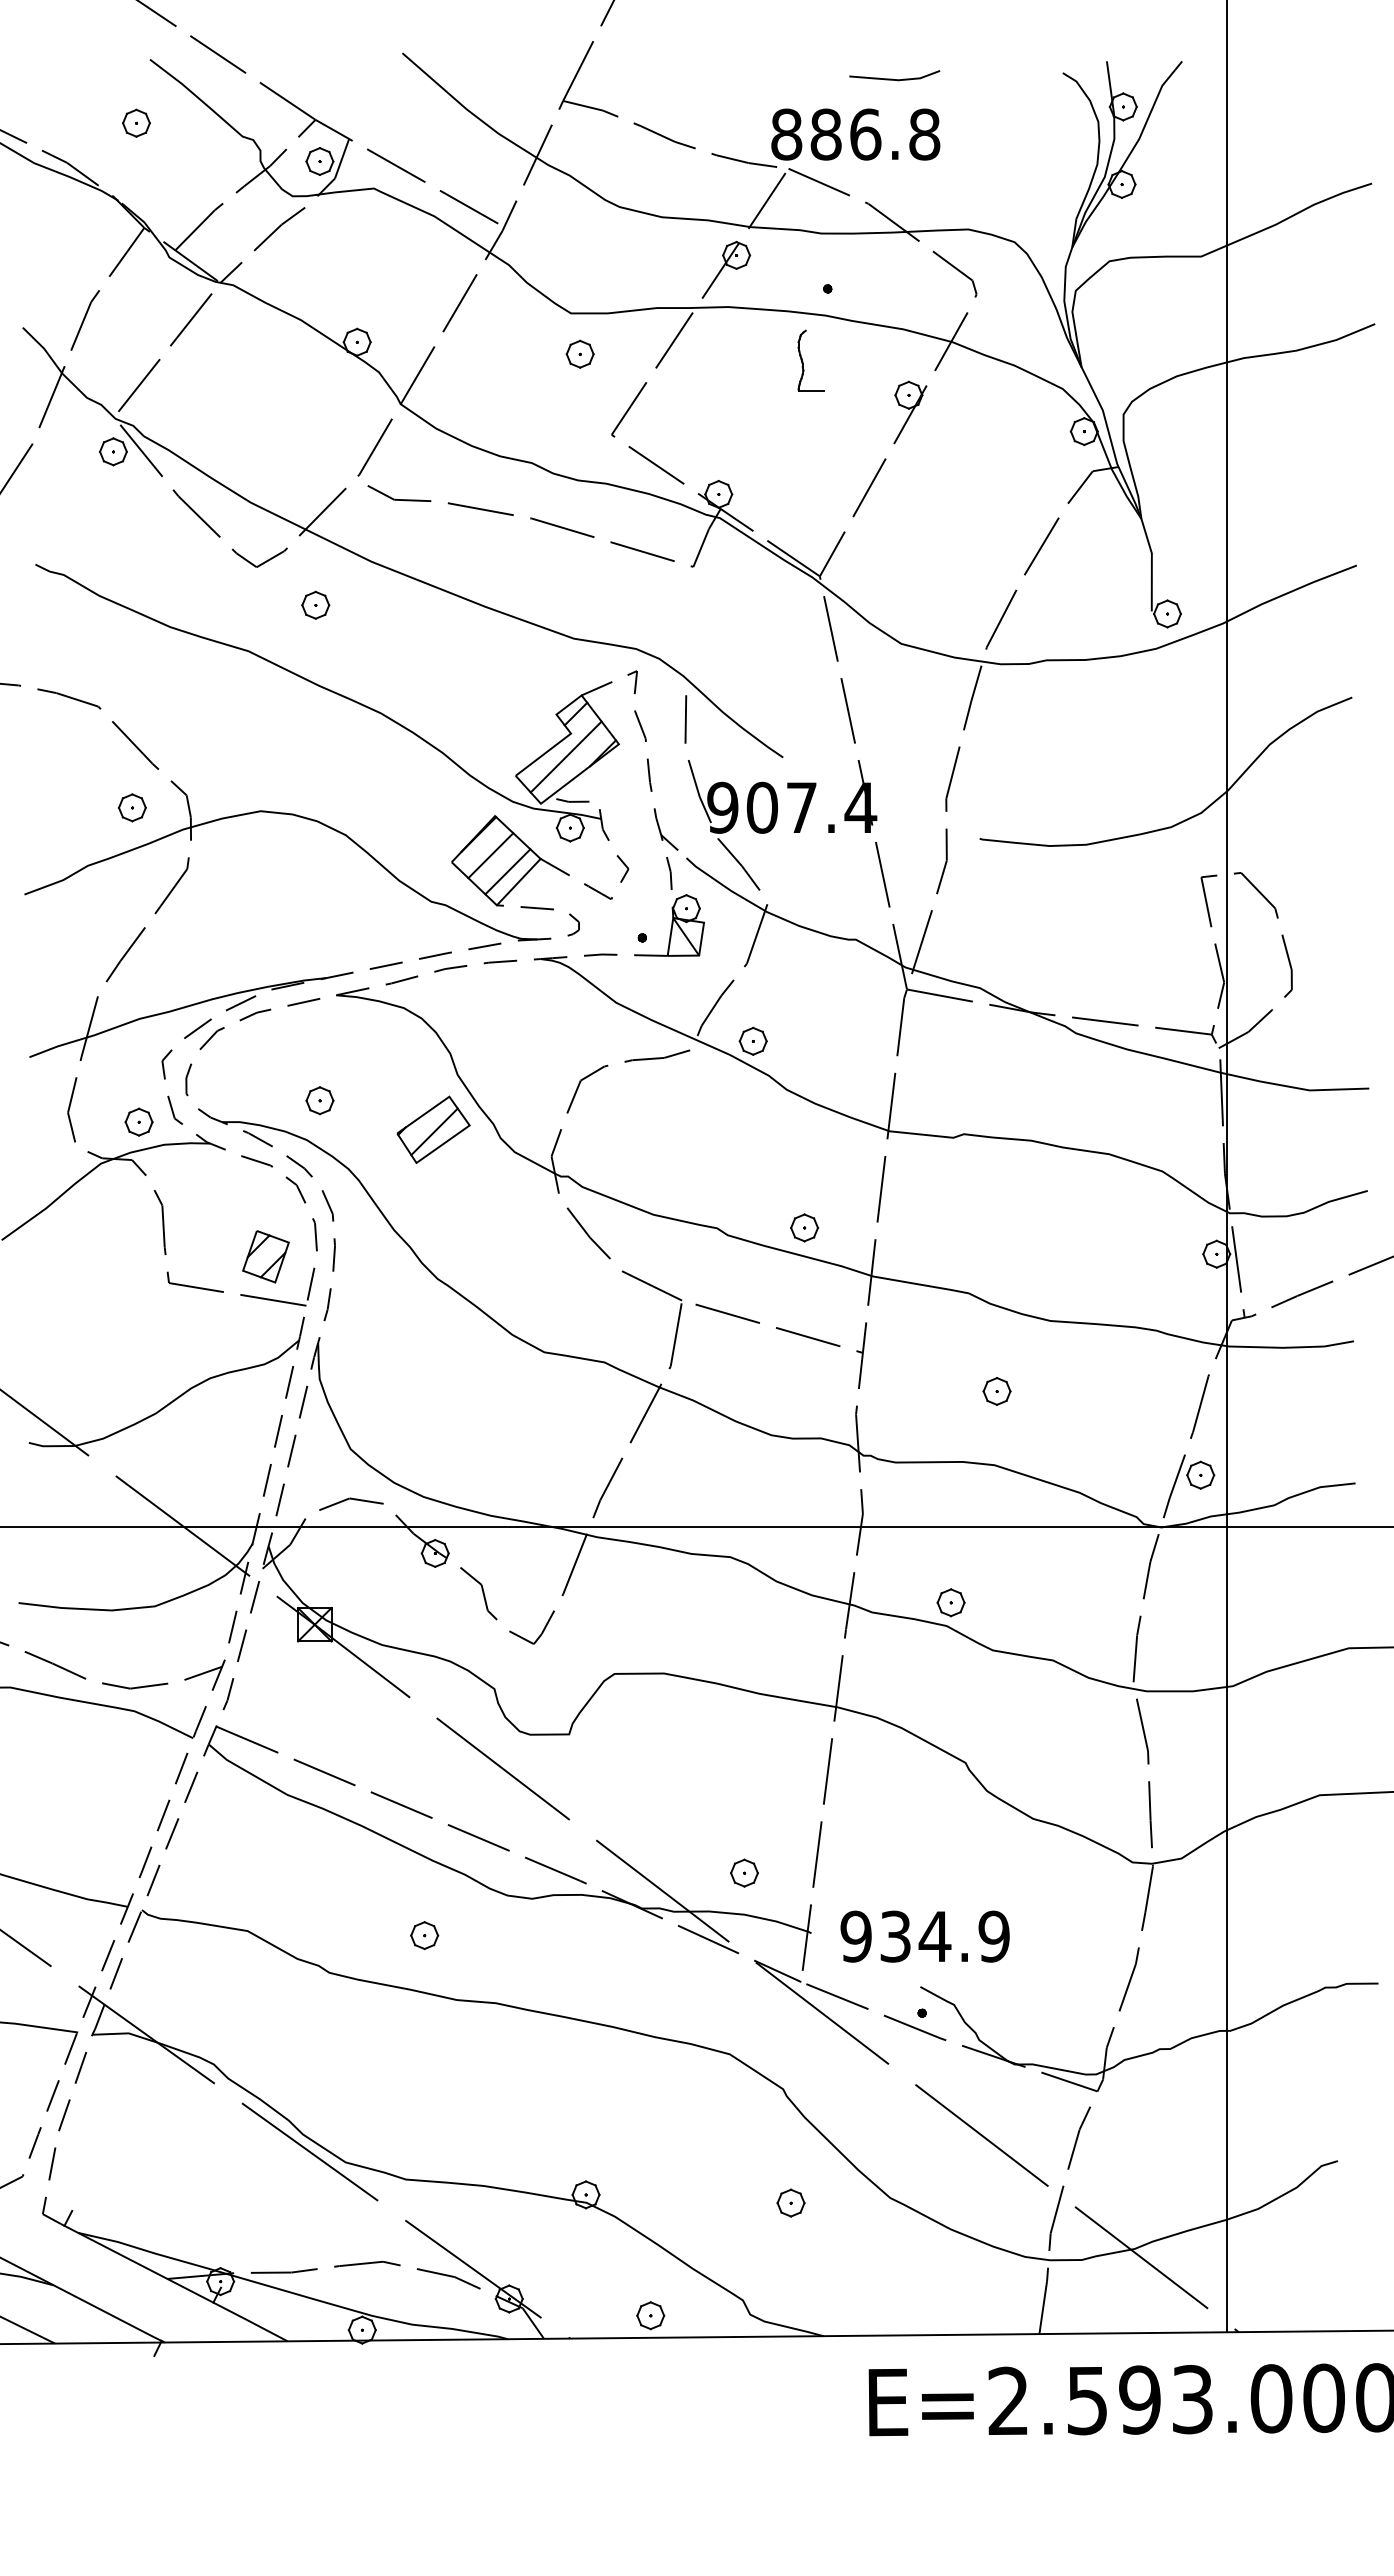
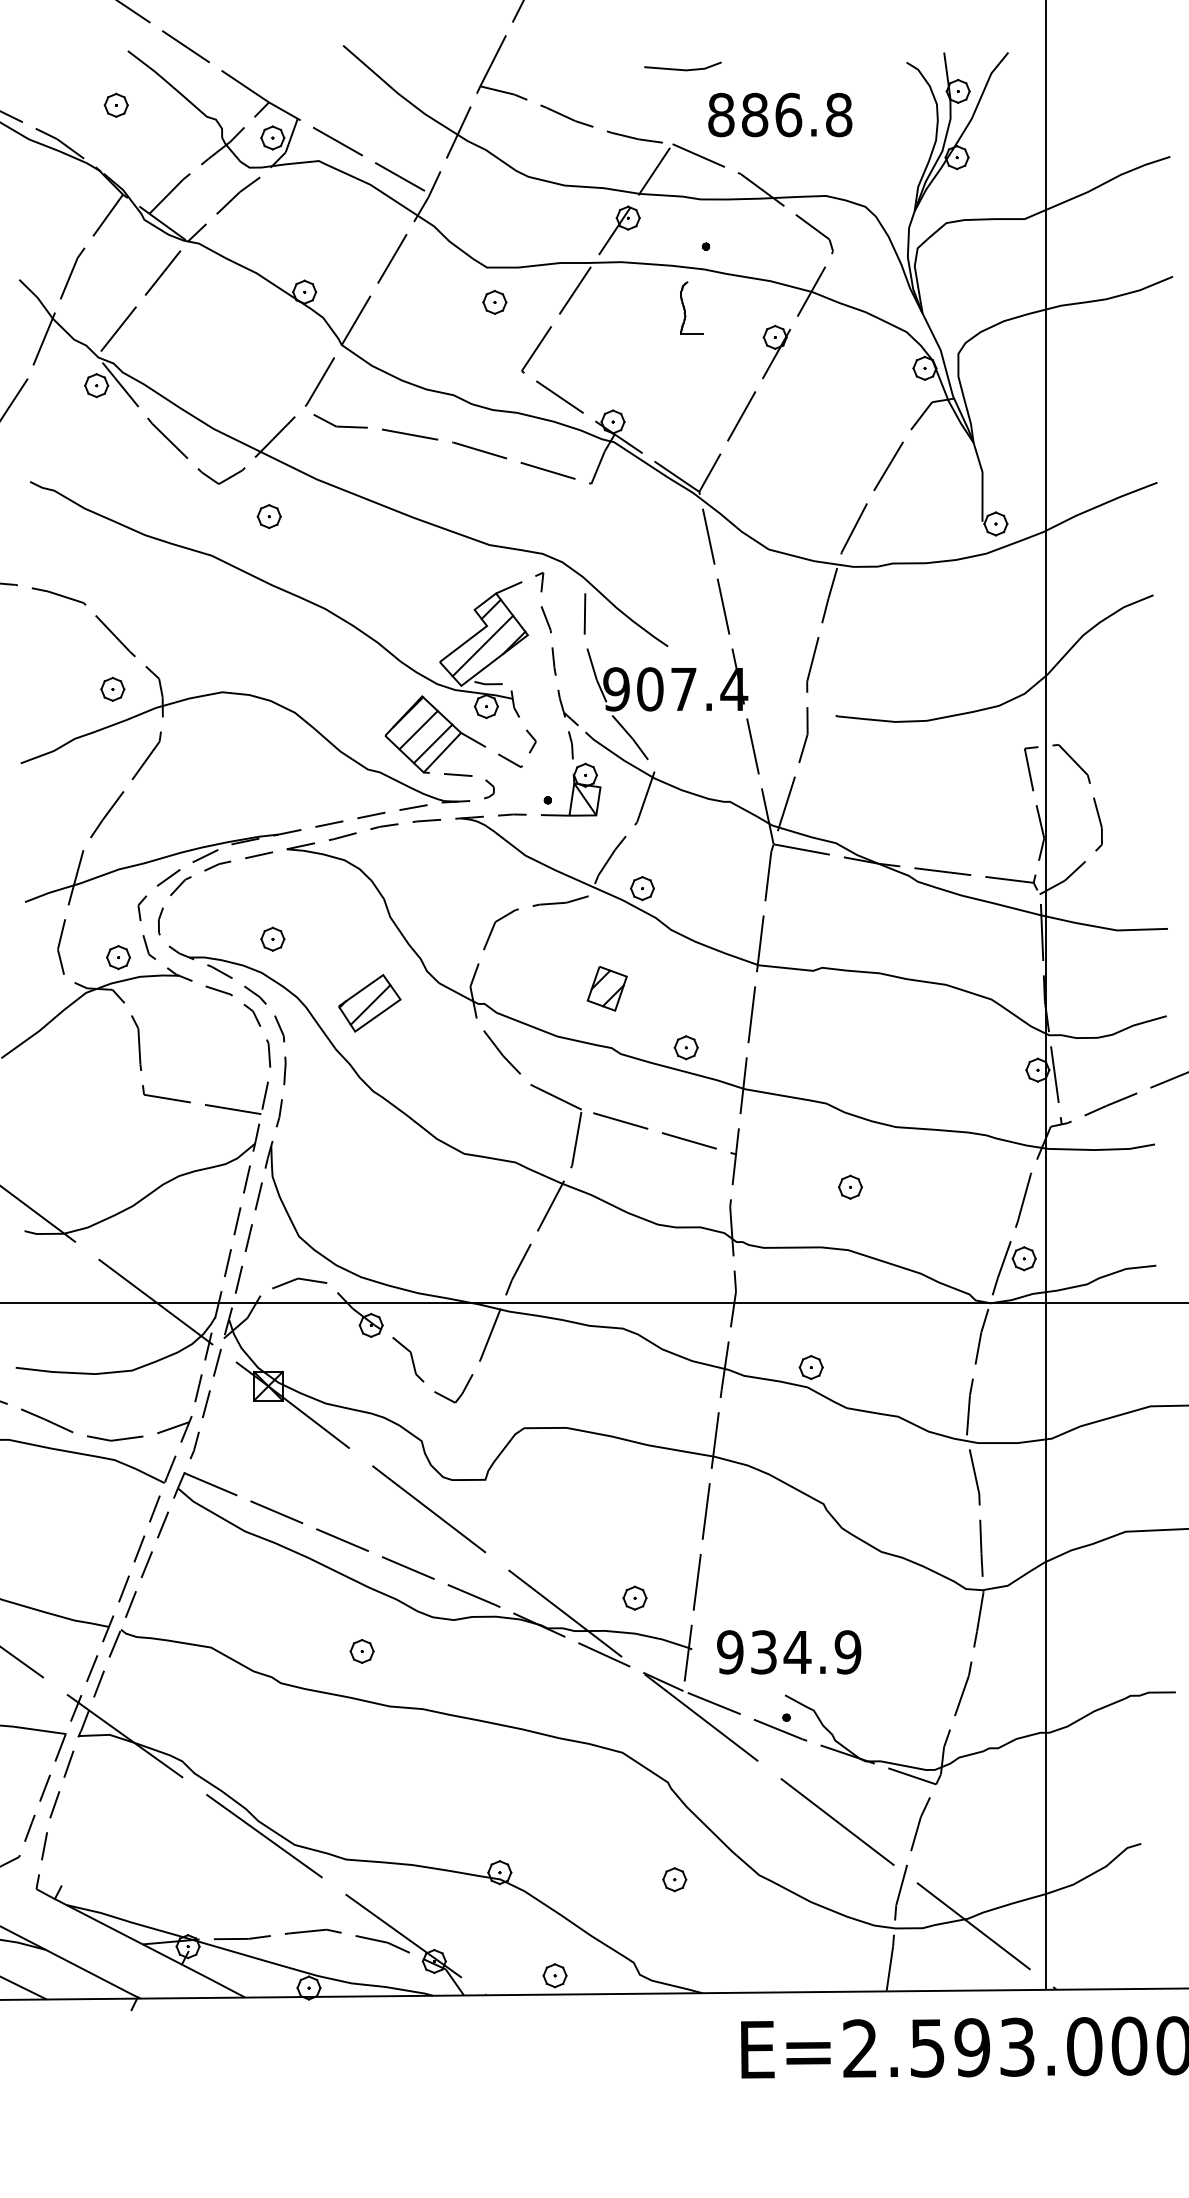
line: (892, 78) -> (681, 68), moved
text: (855, 134) -> (780, 114), moved
part: (433, 1129) -> (369, 1003), moved
part: (265, 1256) -> (606, 988), moved

